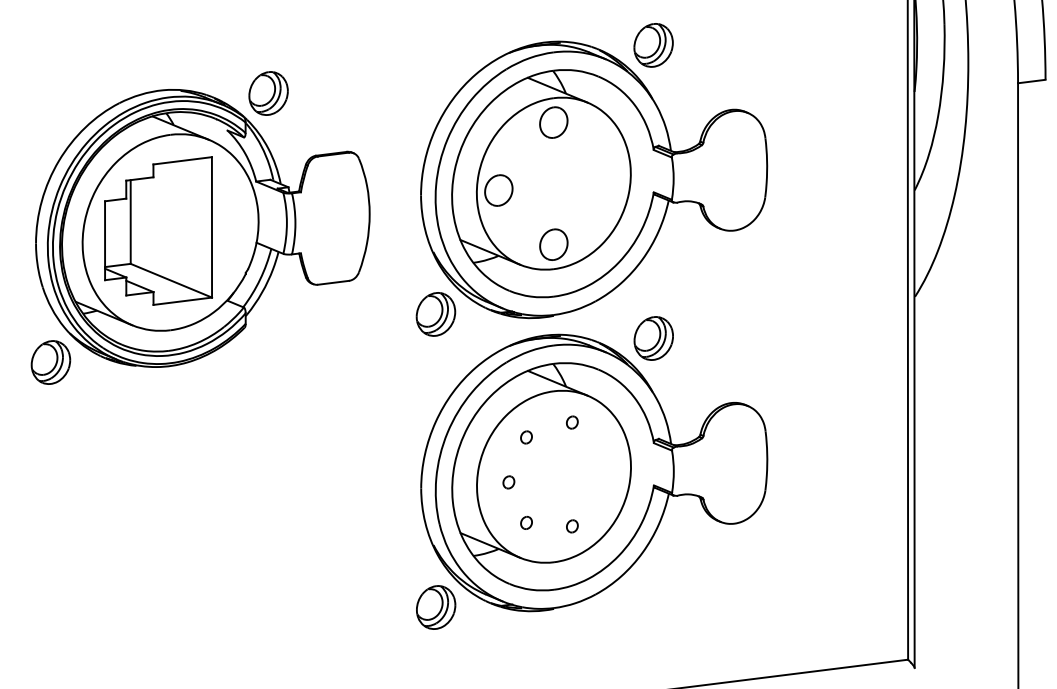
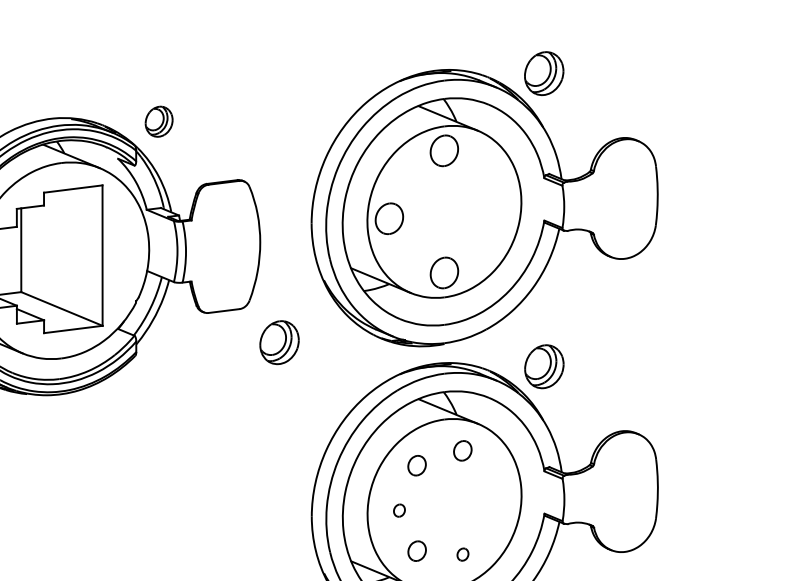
part: (268, 93) -> (159, 121), size x0.7
part: (435, 314) -> (279, 342), moved
part: (572, 422) -> (463, 450), size x1.6
part: (526, 437) -> (417, 465), size x1.6
part: (526, 522) -> (417, 550), size x1.6

